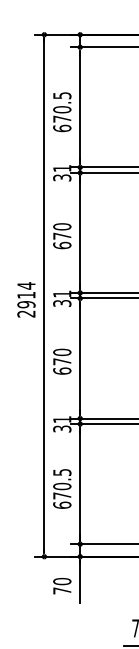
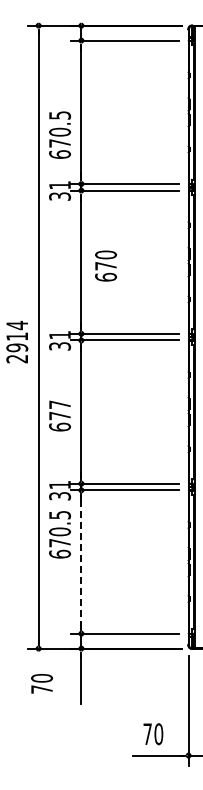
text: (62, 111) -> (60, 134), moved
text: (61, 235) -> (105, 265), moved
text: (61, 352) -> (59, 404), 670 -> 677
line: (80, 483) -> (81, 561), solid -> dashed
text: (61, 488) -> (59, 534), moved
text: (61, 585) -> (41, 683), moved

